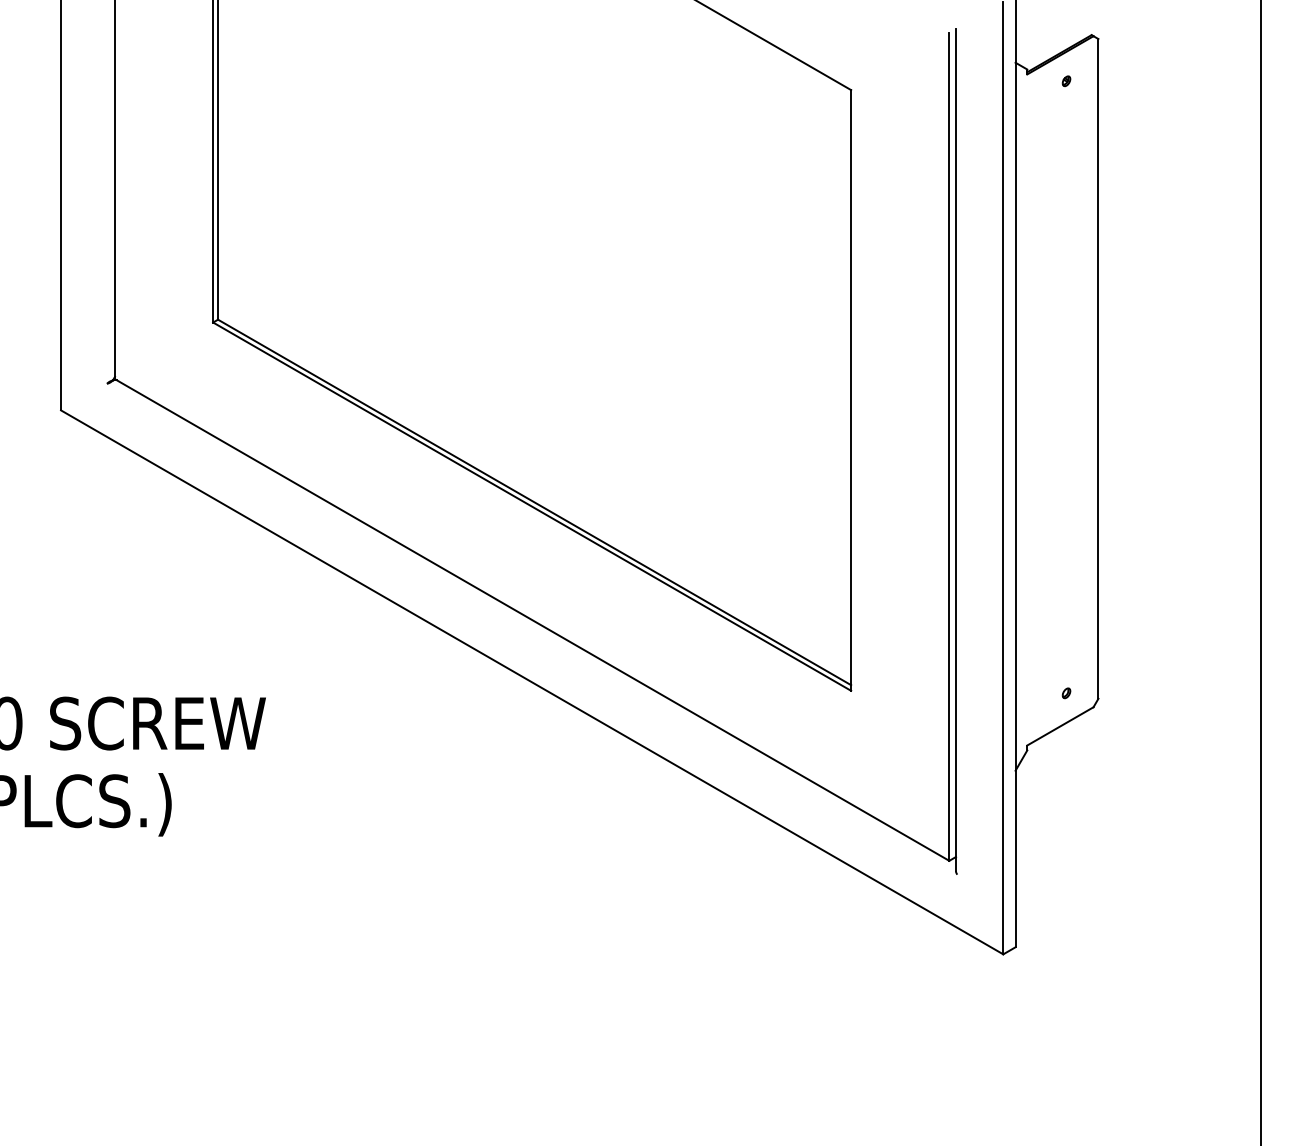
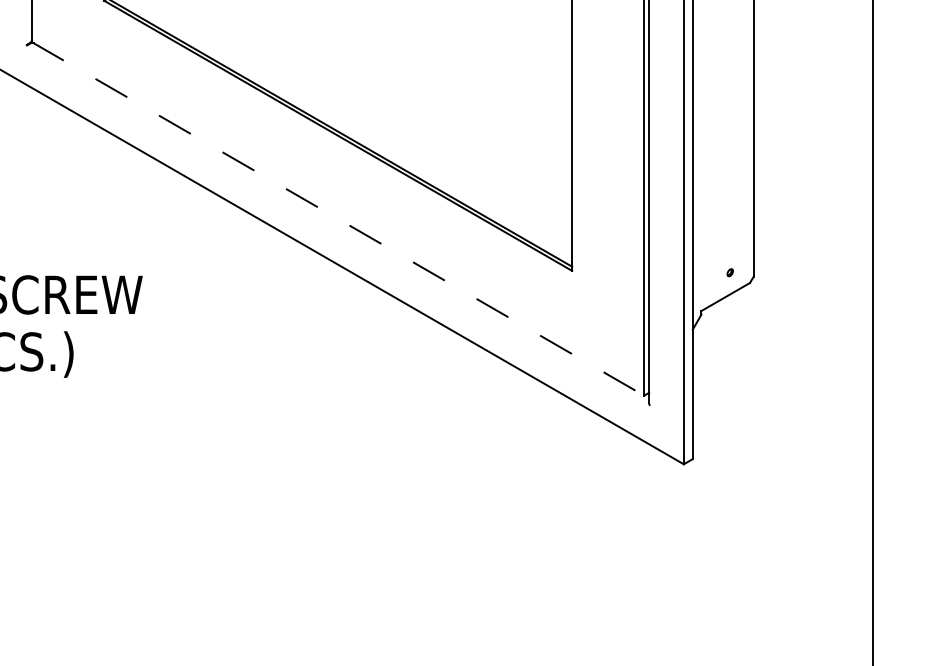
line: (532, 620) -> (338, 219), solid -> dashed

